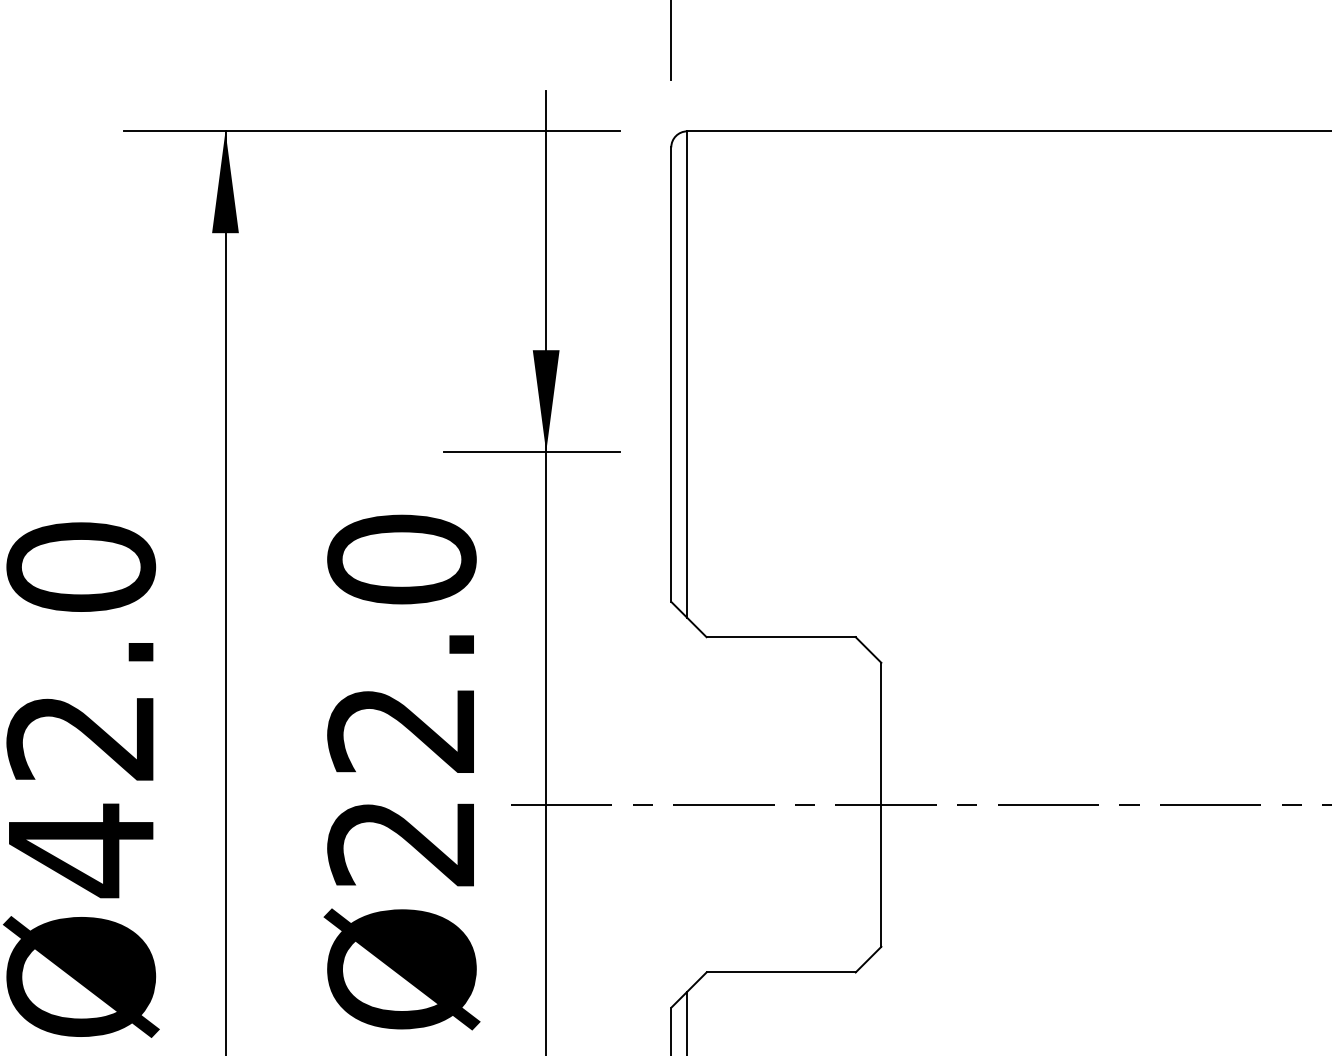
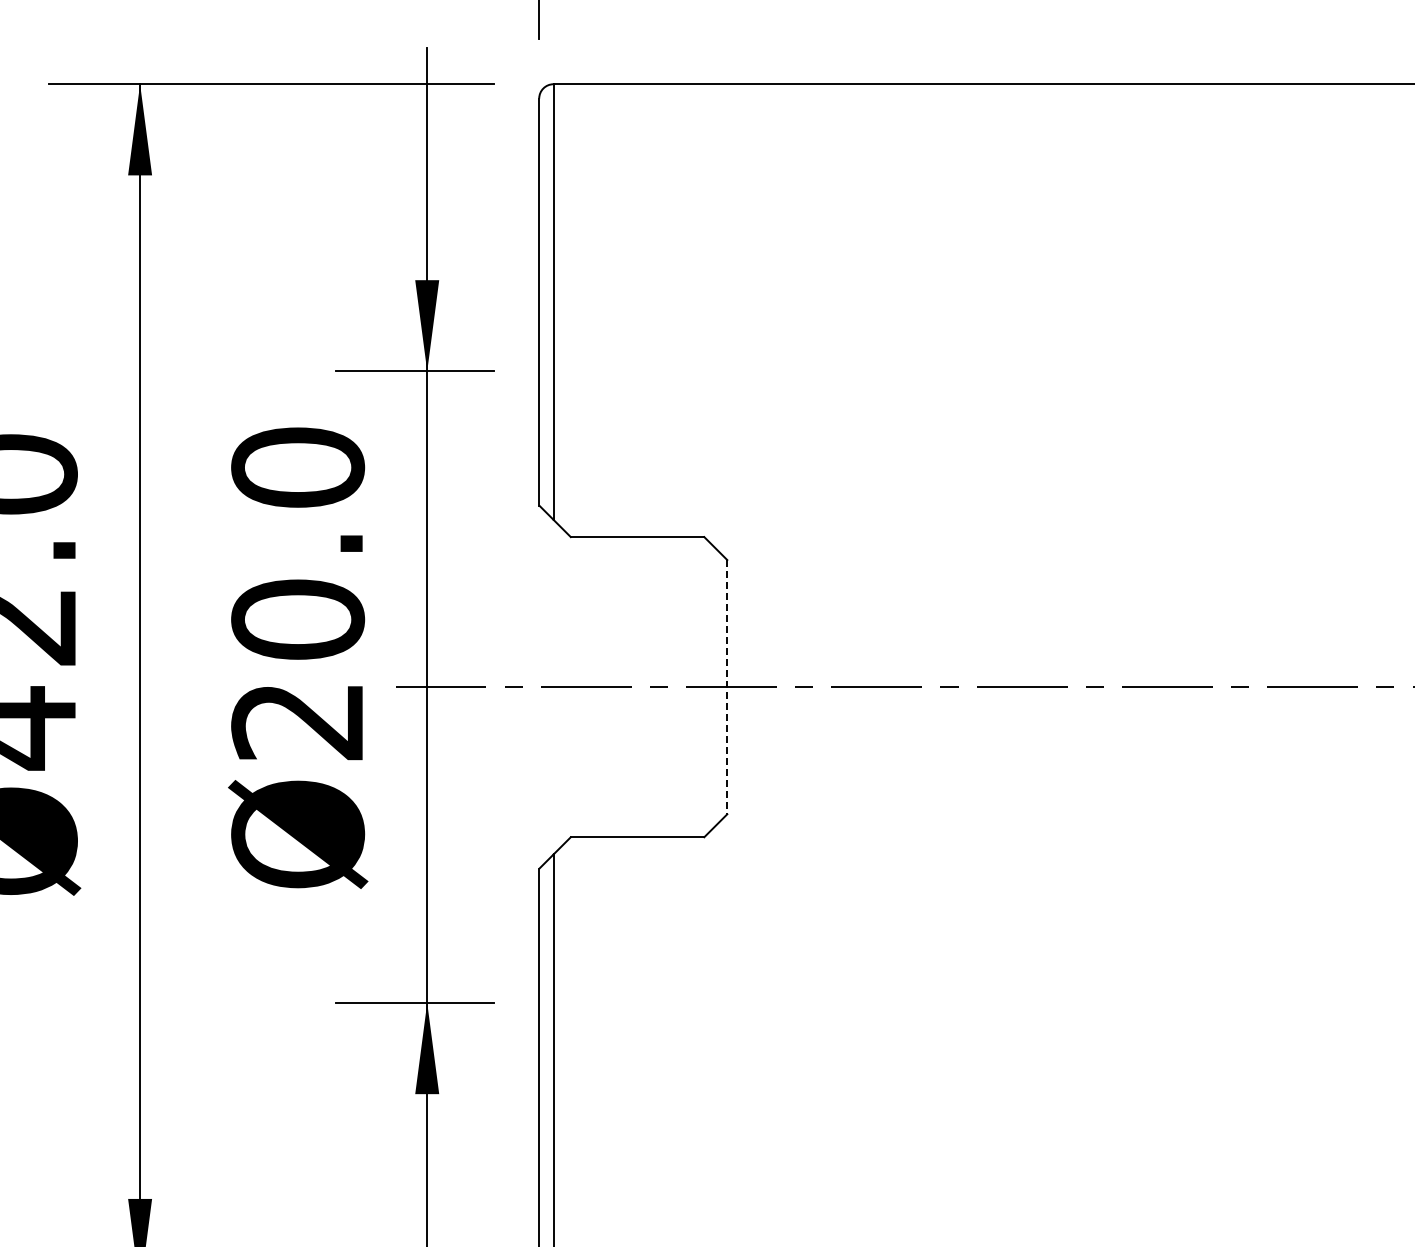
text: (402, 729) -> (298, 619), Ø22.0 -> Ø20.0
line: (881, 805) -> (727, 687), solid -> dashed

